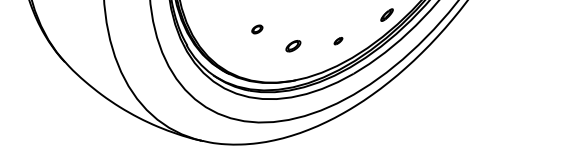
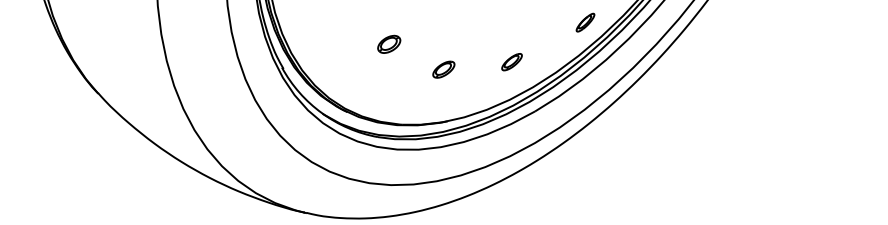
part: (257, 29) -> (389, 44), size x1.43
part: (338, 40) -> (512, 61), size x1.67

